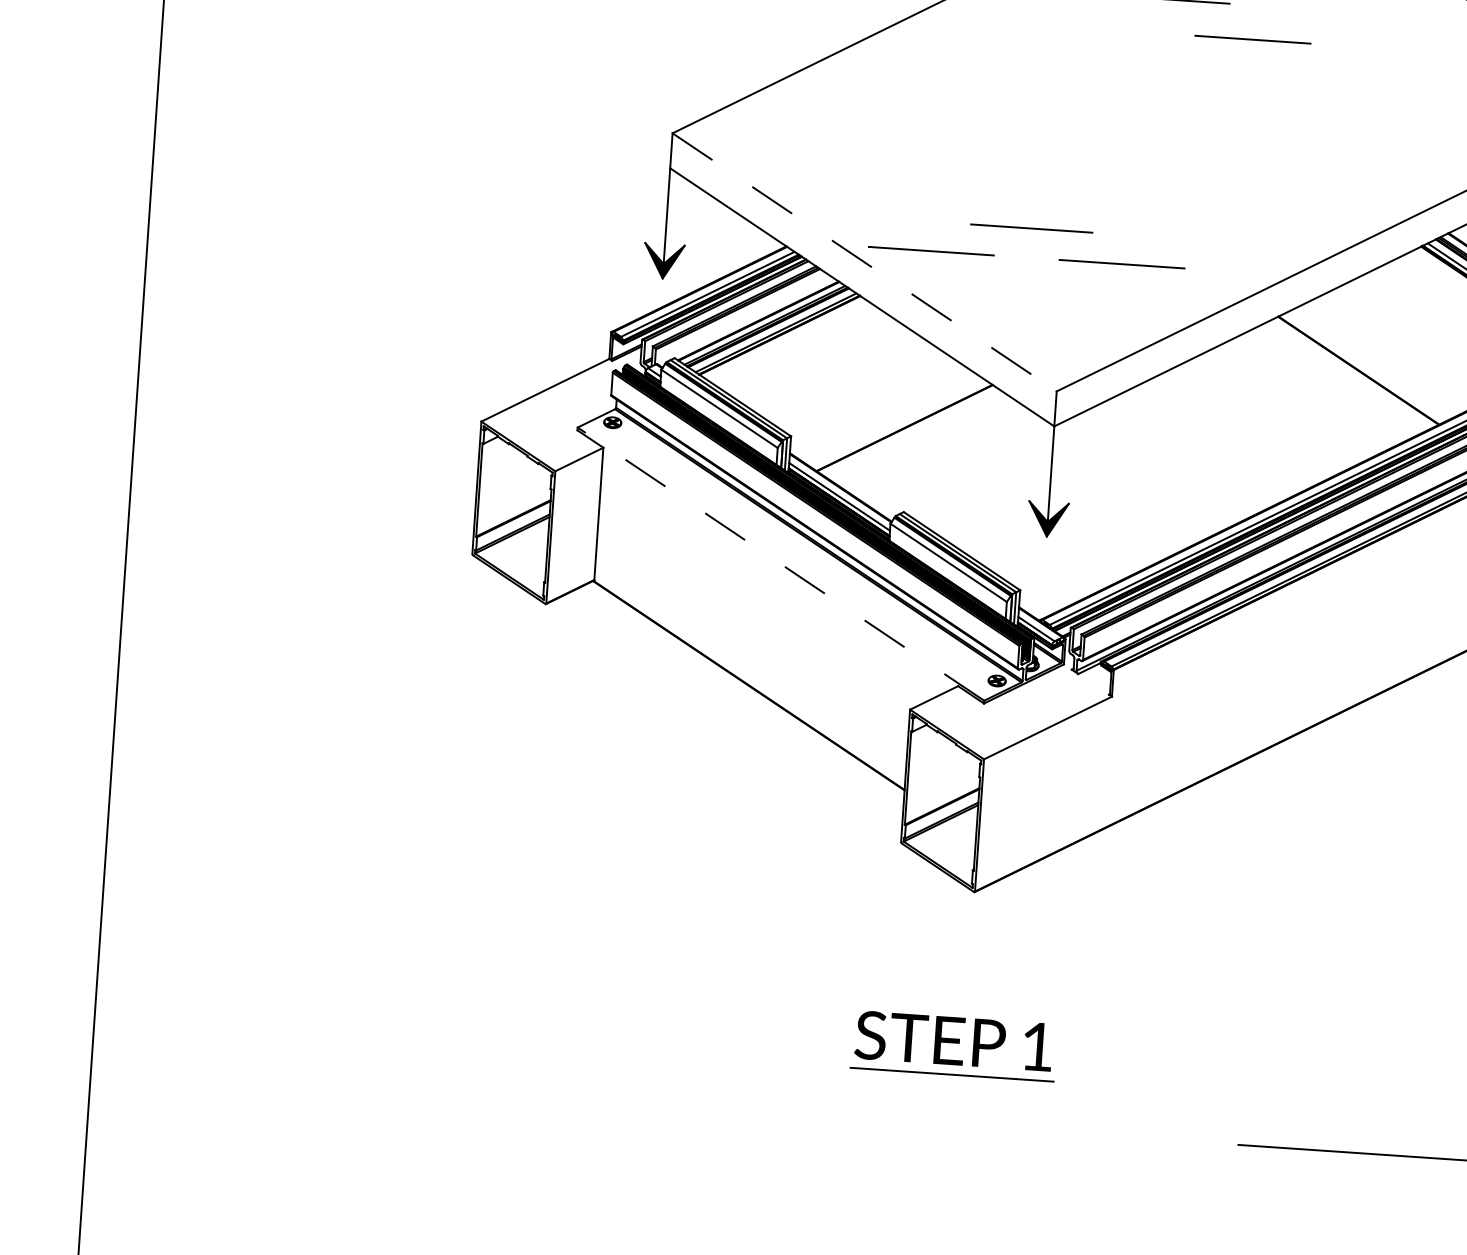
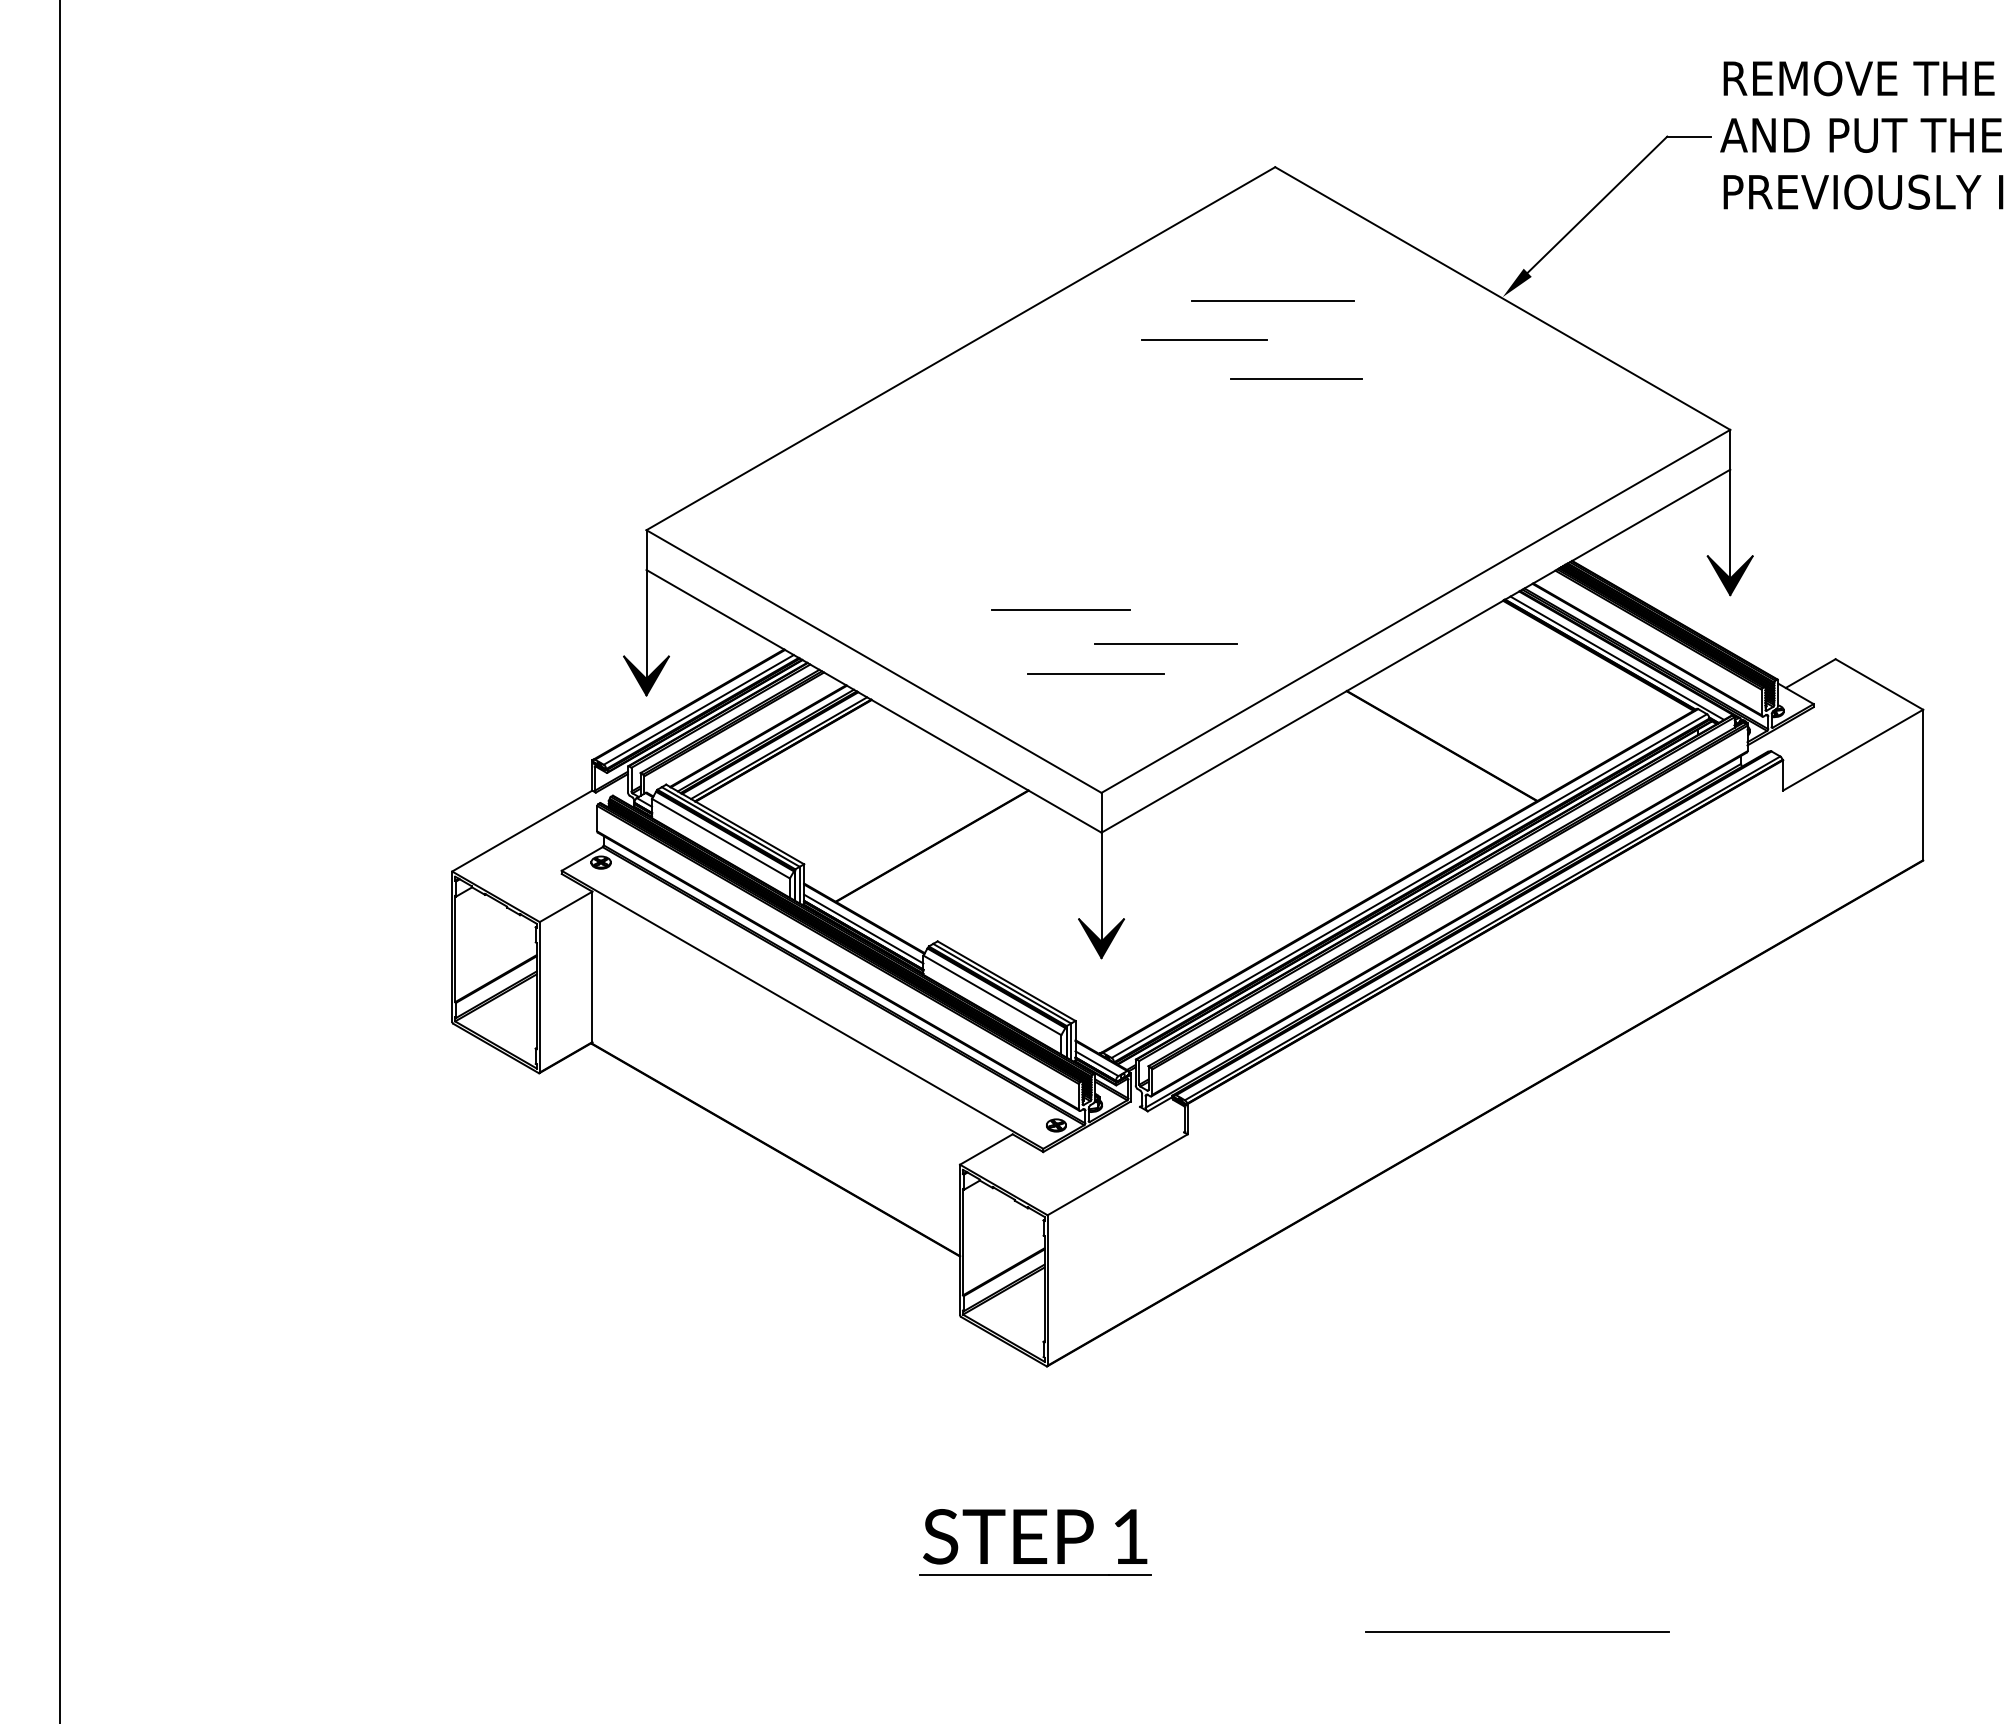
line: (931, 250) -> (948, 643), removed
line: (865, 262) -> (874, 661), dashed -> solid
line: (1058, 287) -> (1095, 674), added
line: (780, 563) -> (802, 1009), dashed -> solid

